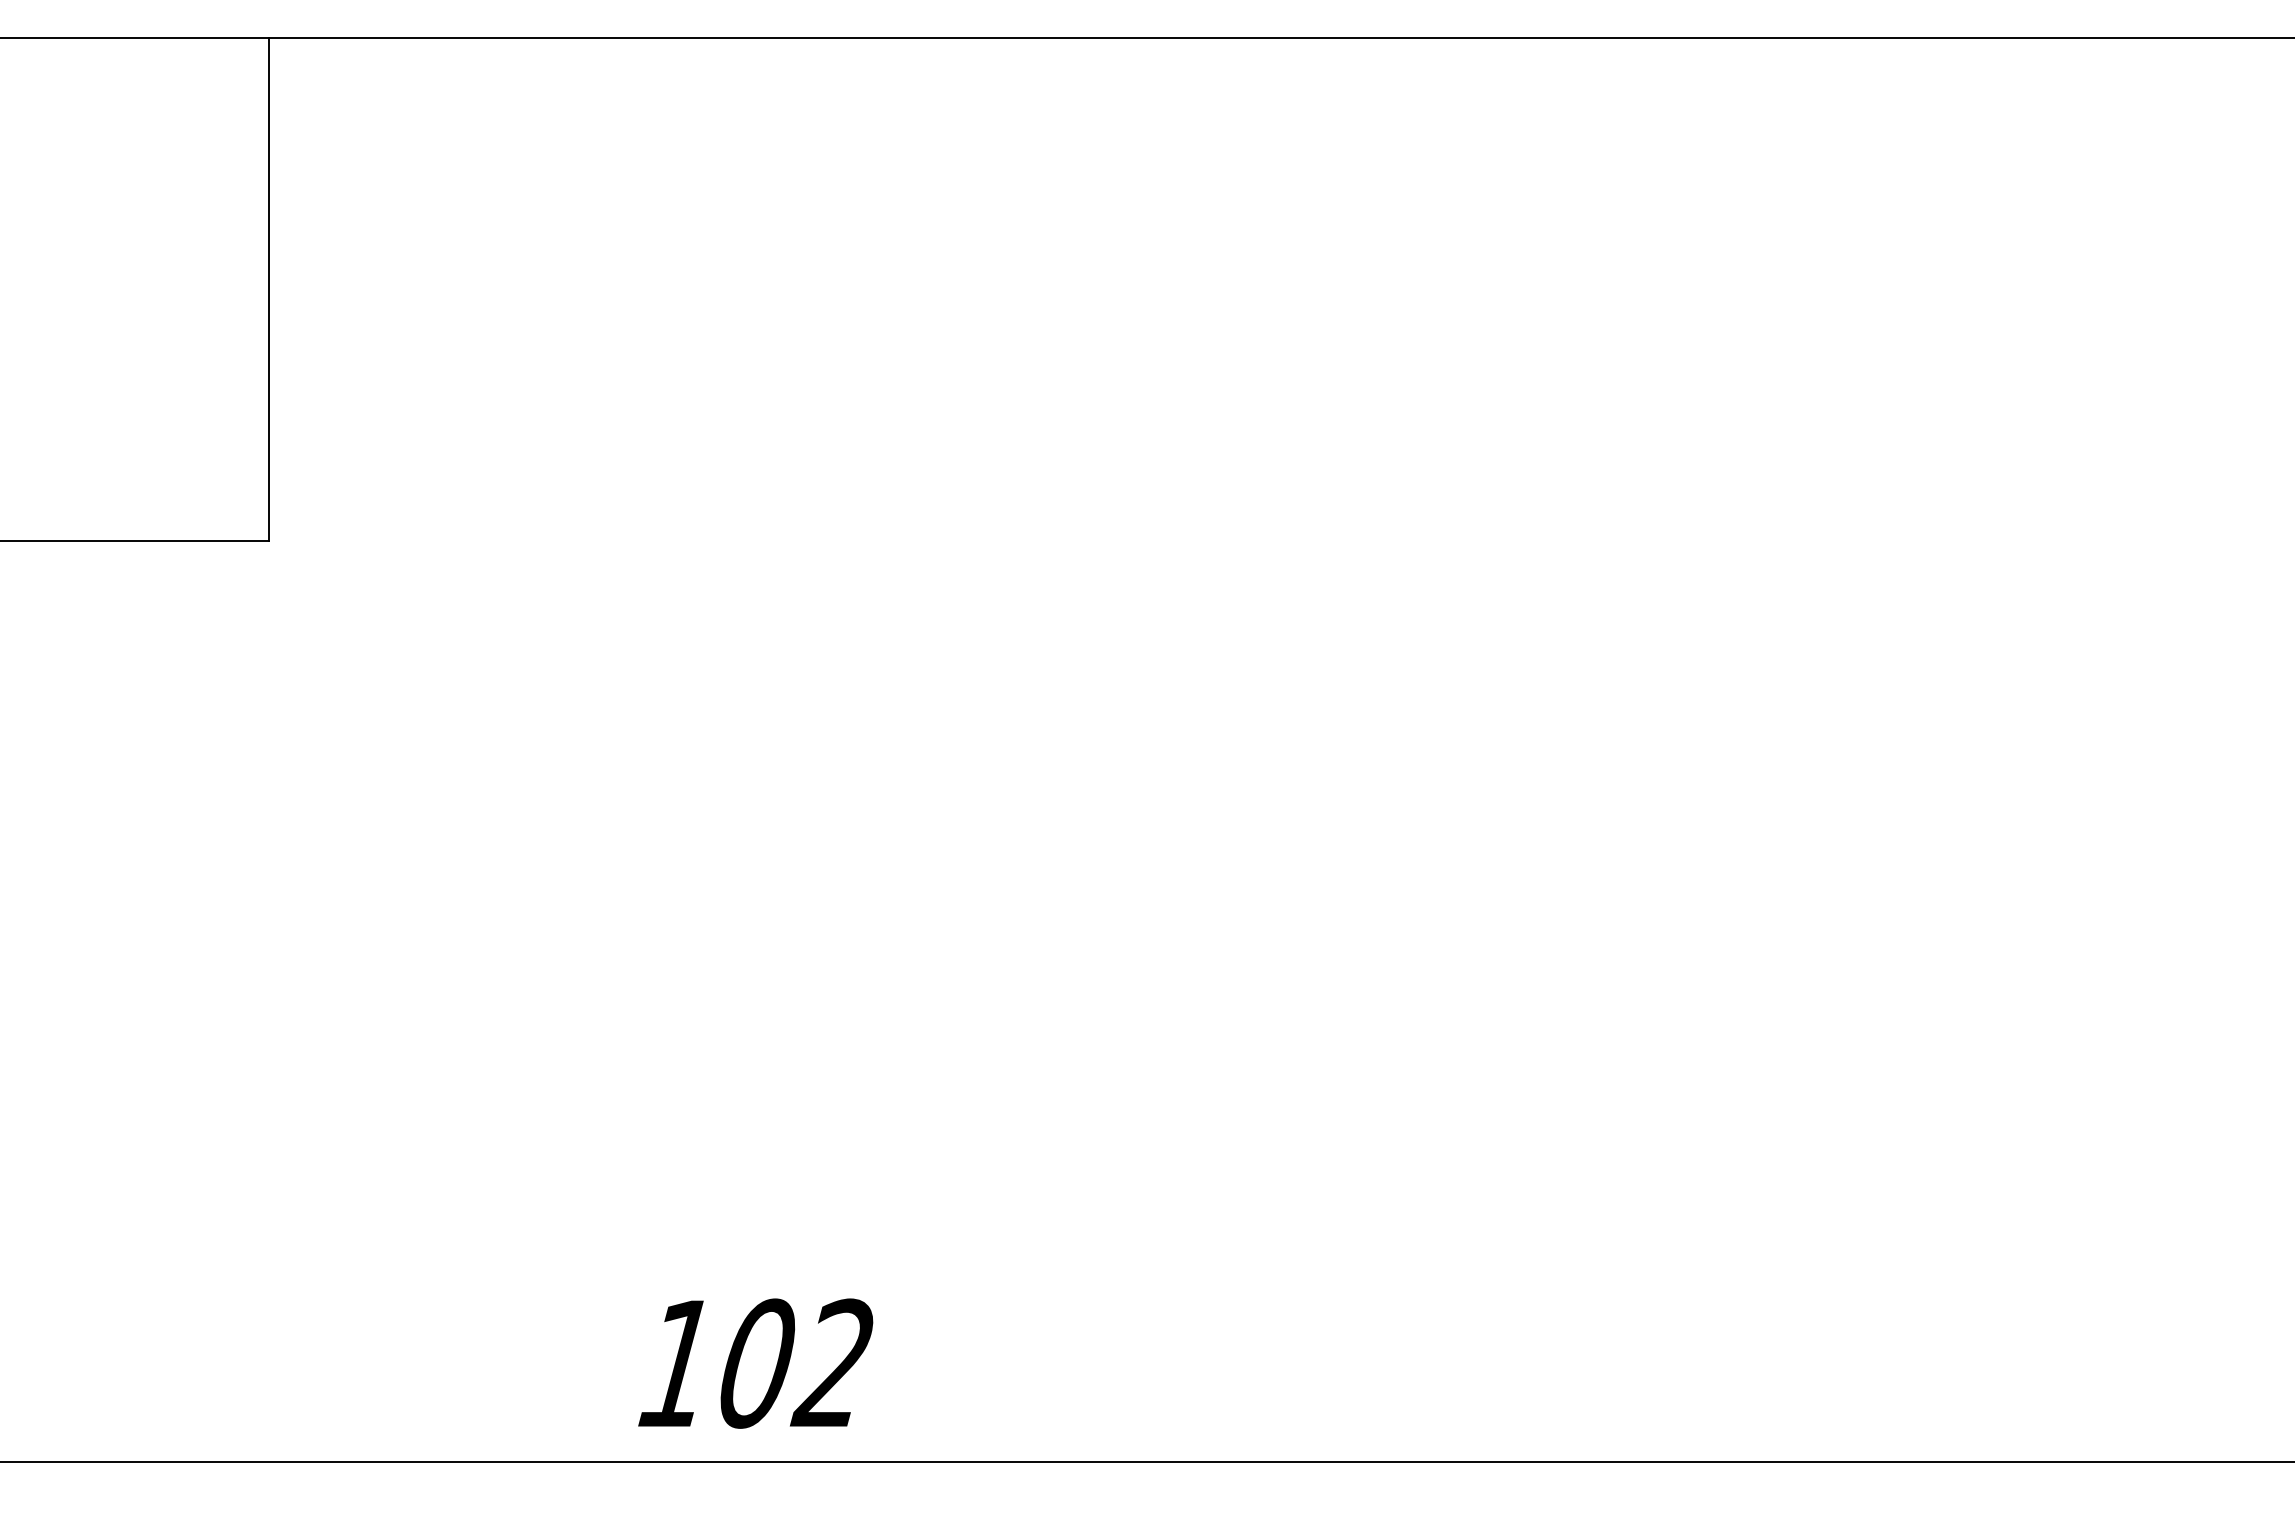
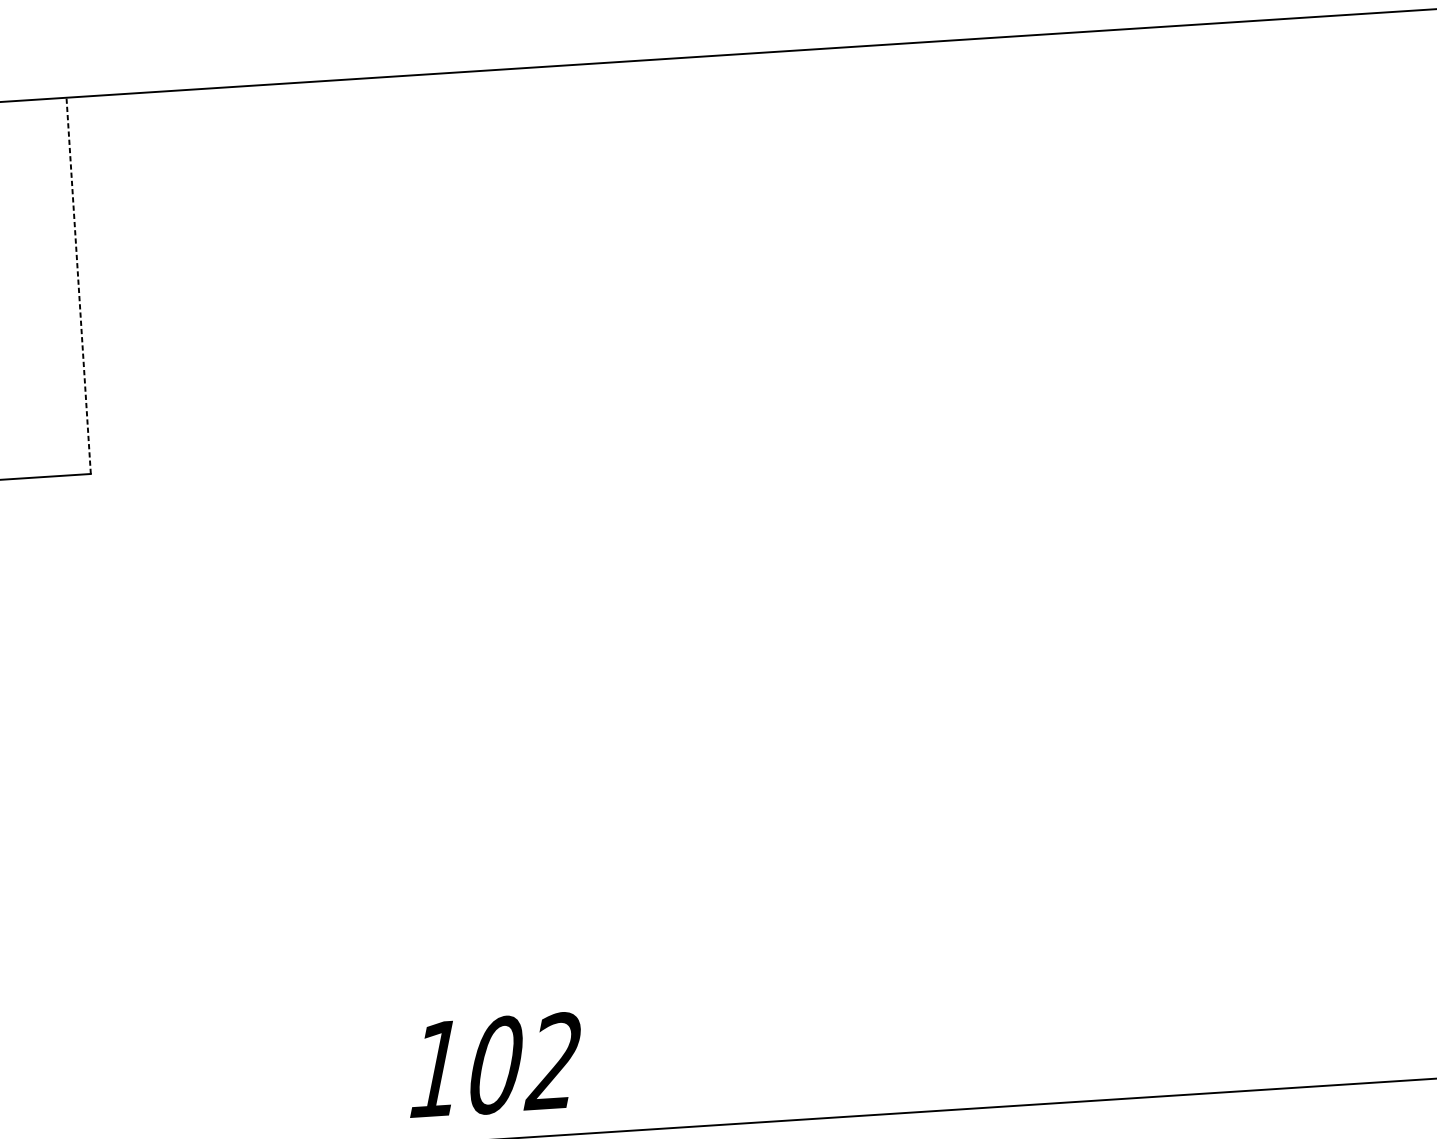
line: (268, 289) -> (78, 285), solid -> dashed

